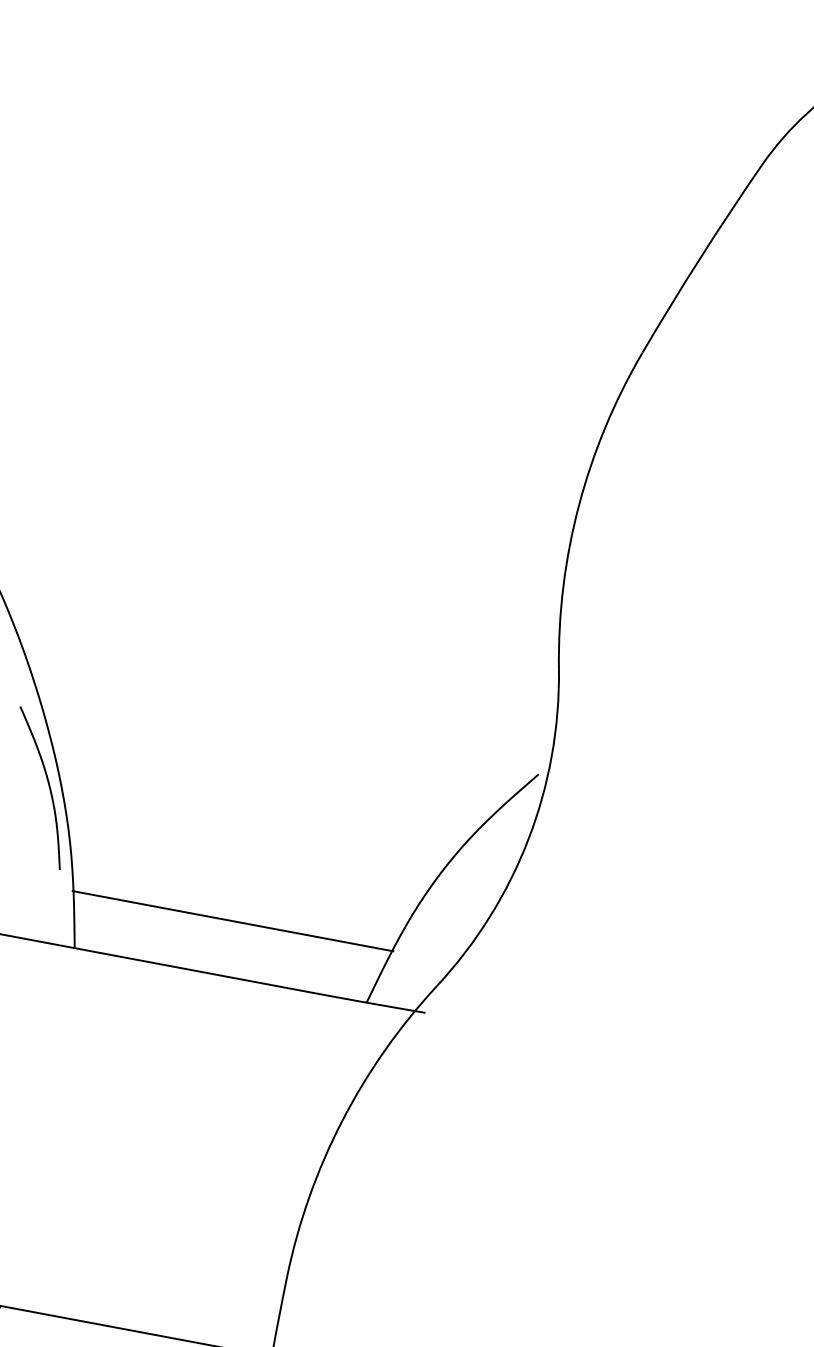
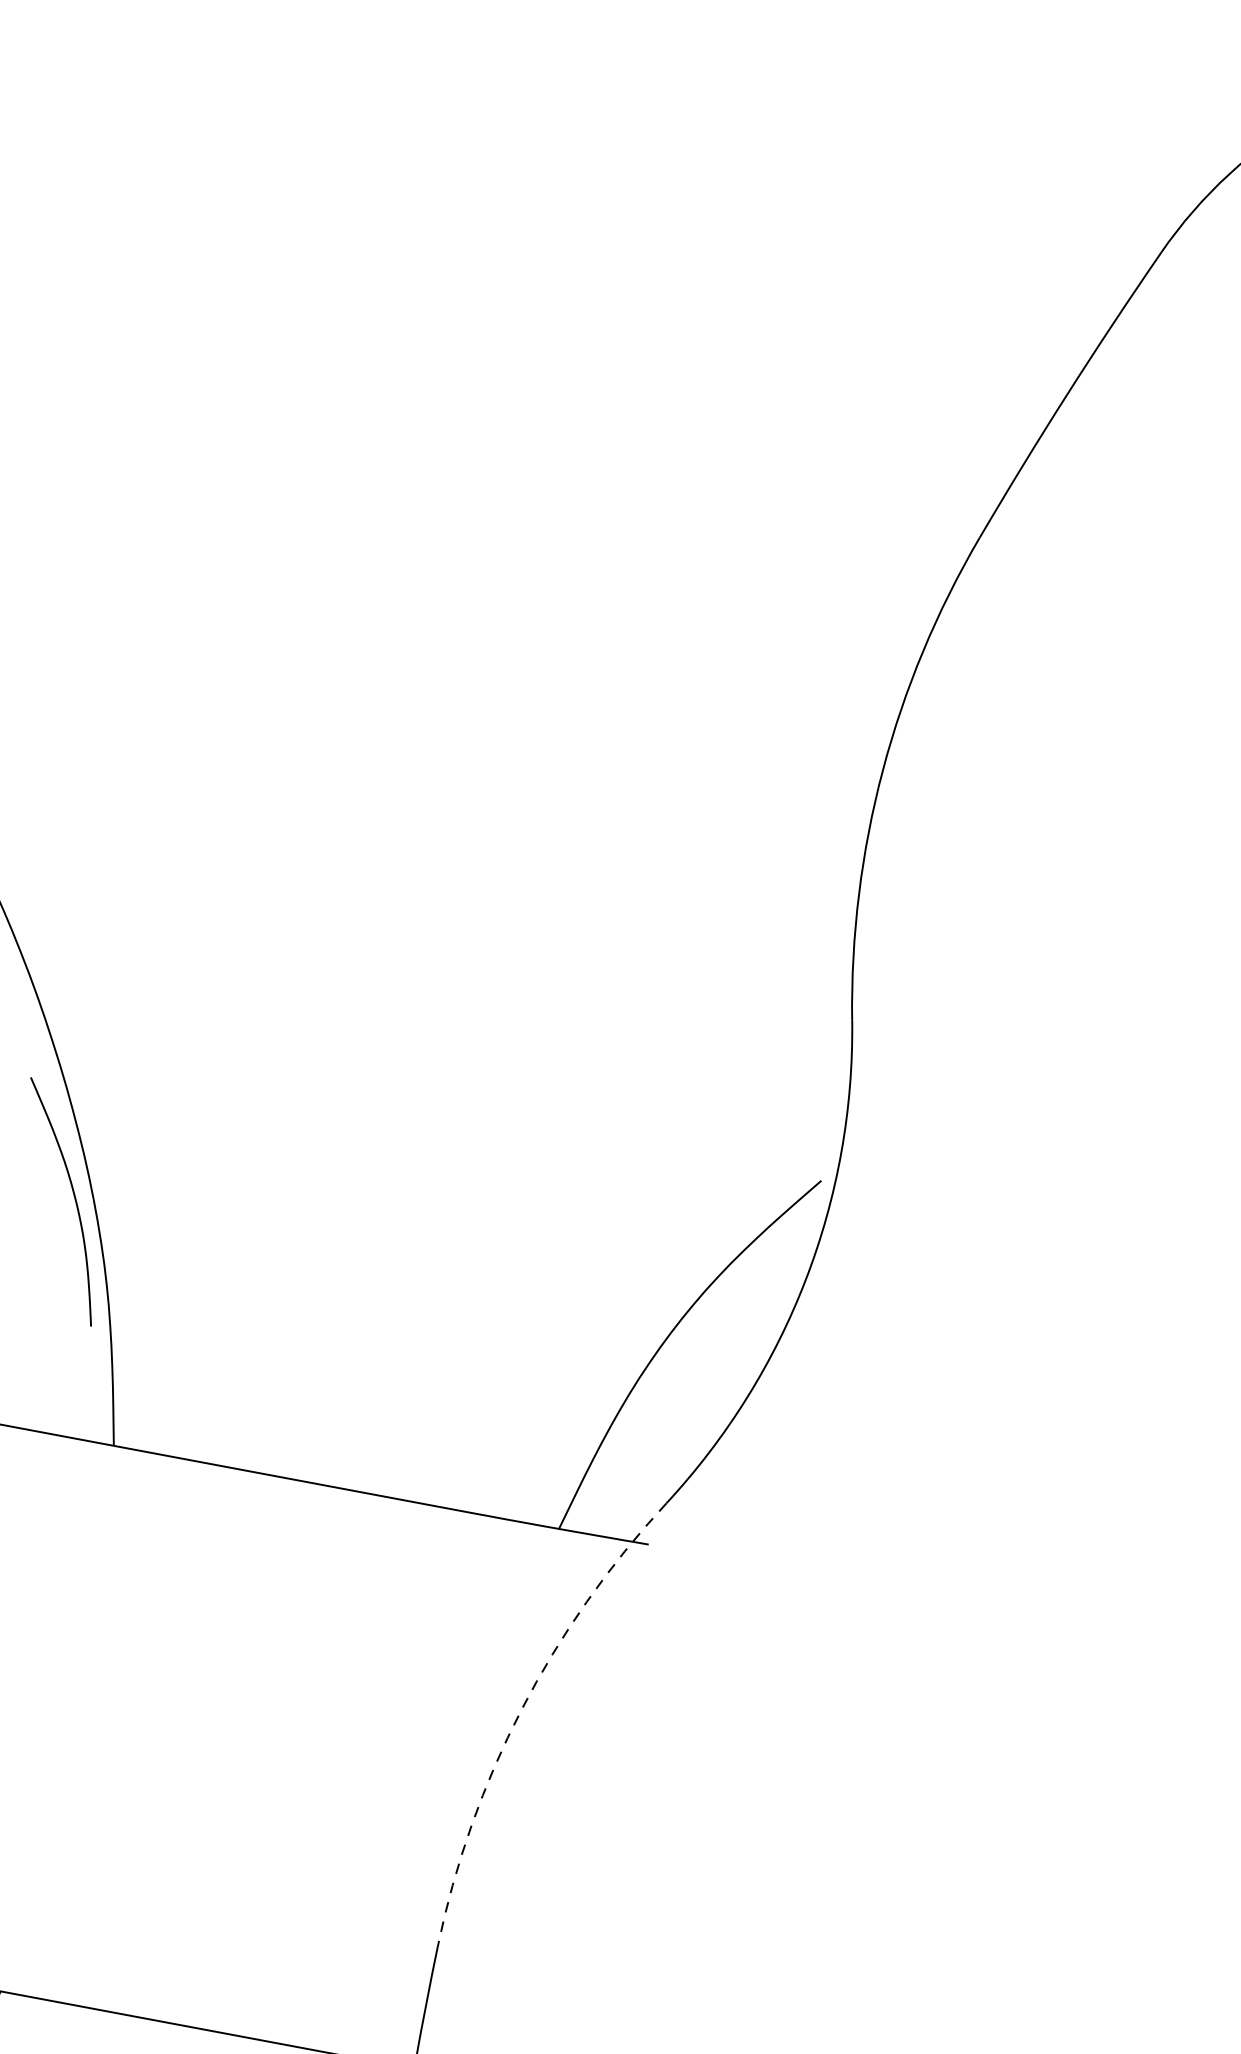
line: (232, 921) -> (354, 1405), removed
arc: (342, 1121) -> (522, 1710), solid -> dashed

